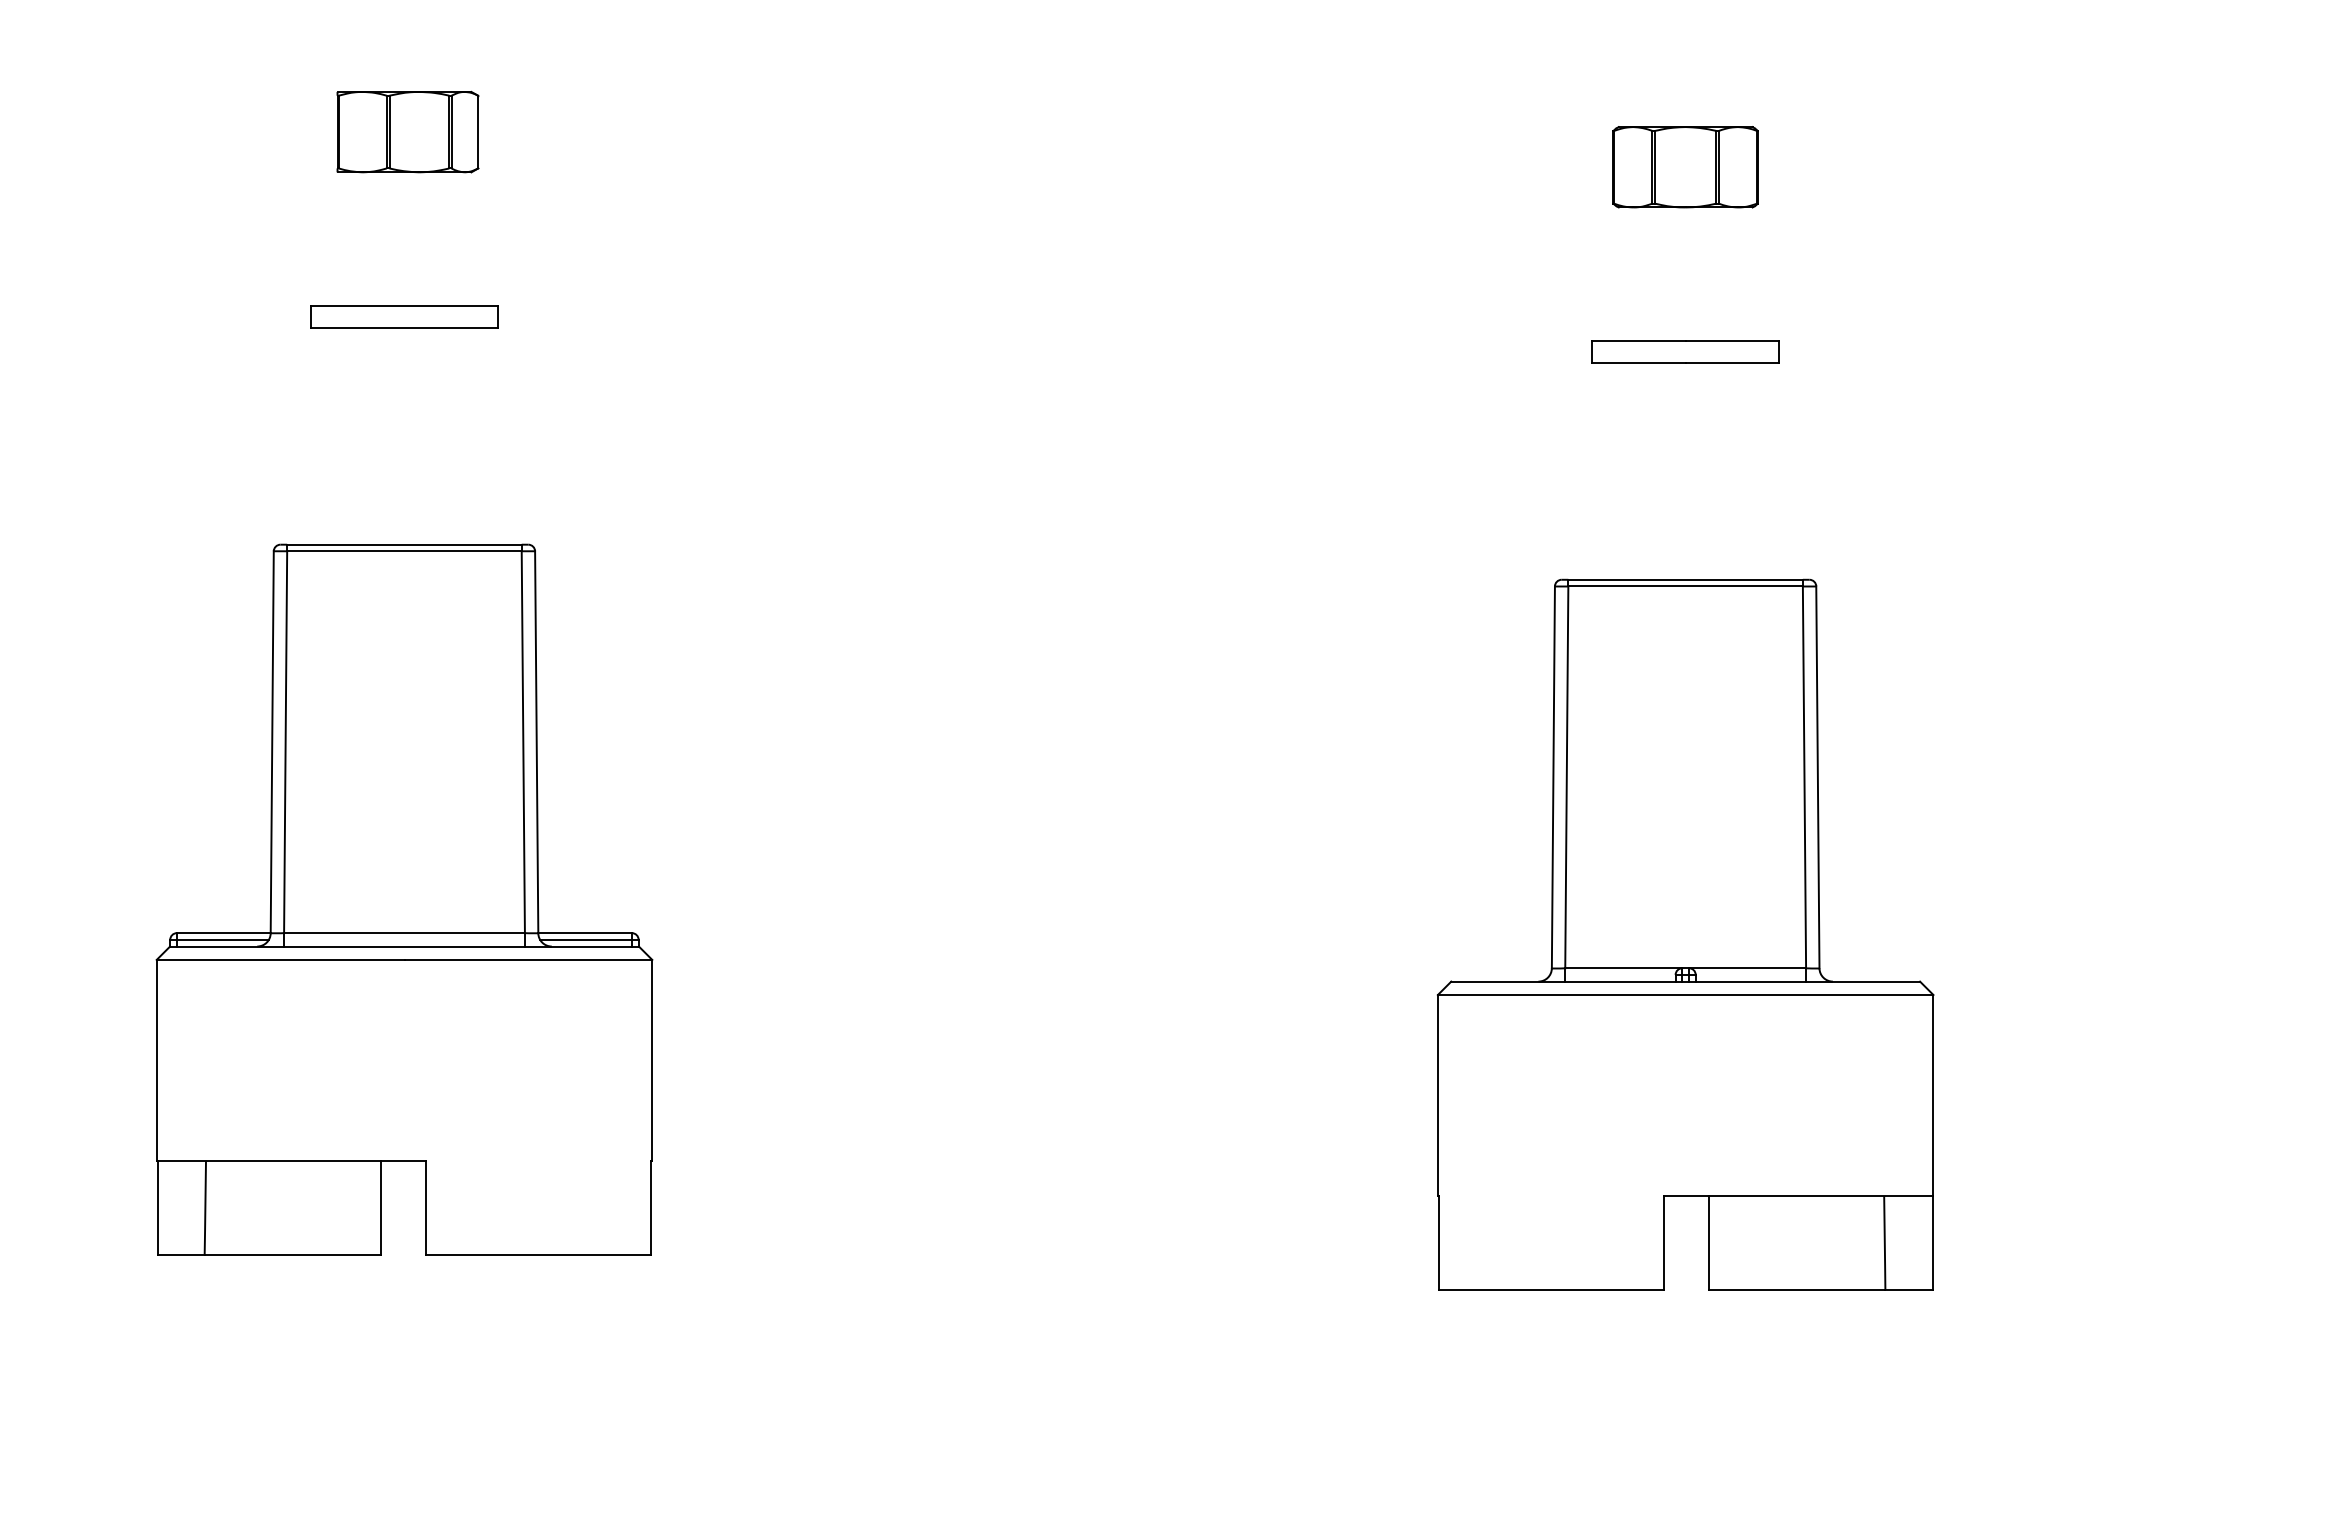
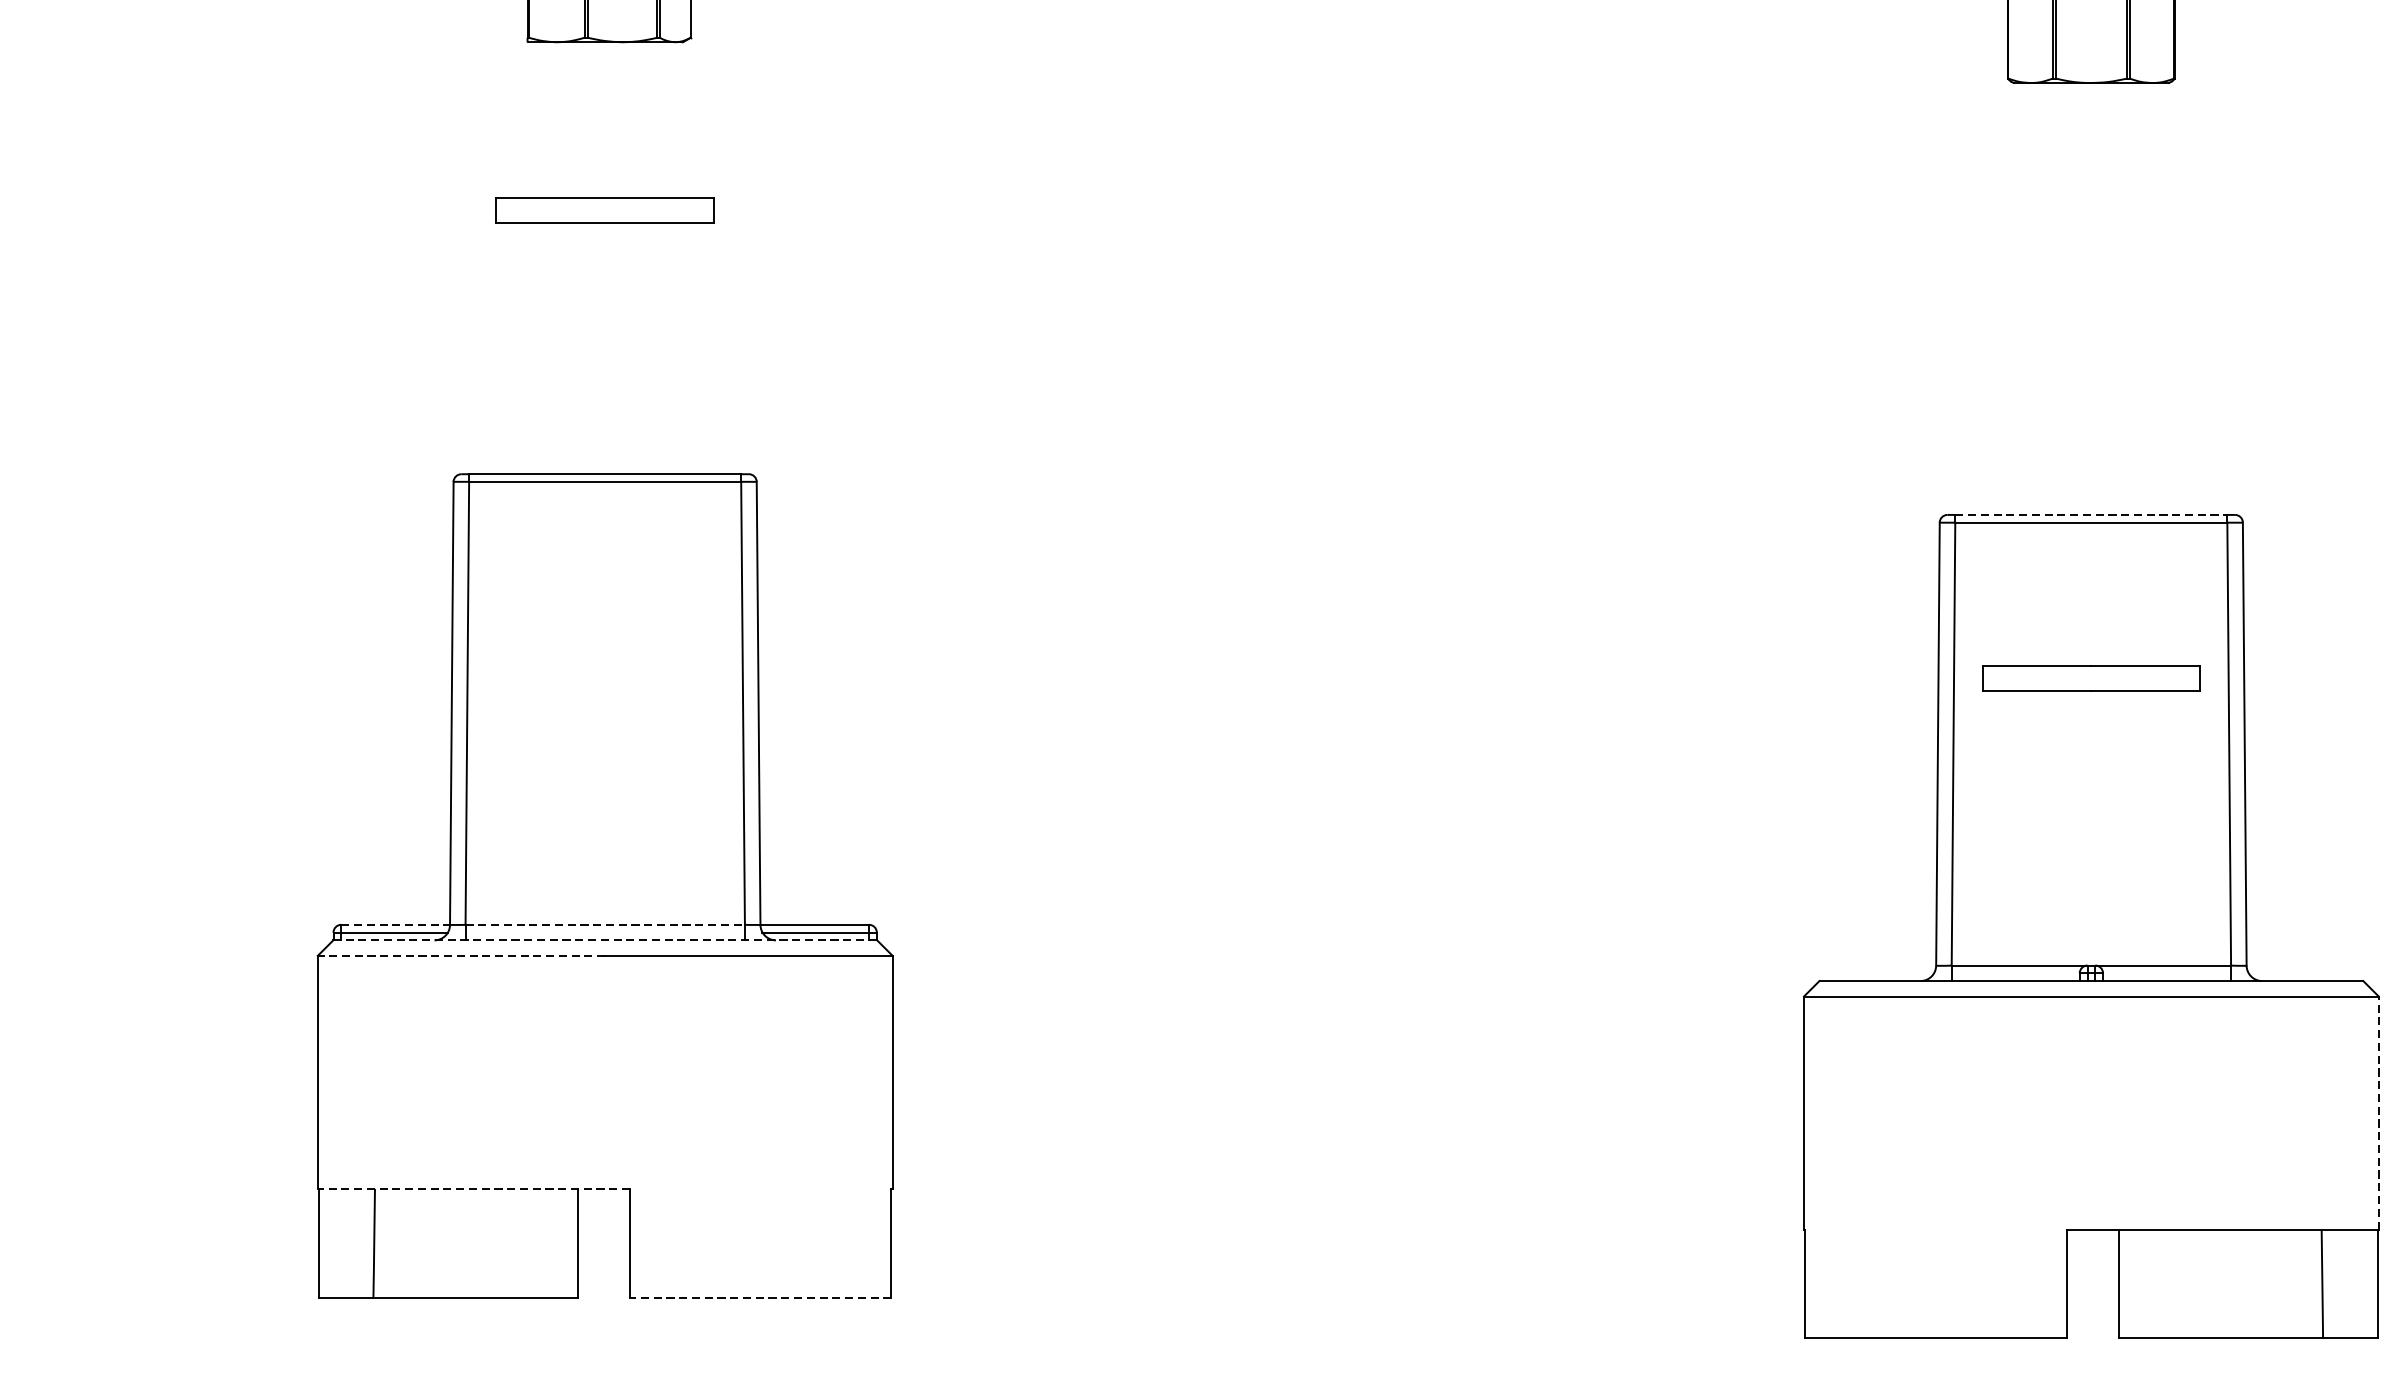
part: (1685, 351) -> (2091, 678), moved
line: (1686, 579) -> (2092, 514), solid -> dashed
line: (223, 933) -> (395, 925), solid -> dashed
line: (405, 933) -> (606, 925), solid -> dashed
line: (403, 946) -> (604, 940), solid -> dashed
line: (280, 959) -> (461, 955), solid -> dashed
line: (1933, 1094) -> (2378, 1111), solid -> dashed
line: (291, 1160) -> (474, 1188), solid -> dashed
line: (538, 1254) -> (760, 1297), solid -> dashed

